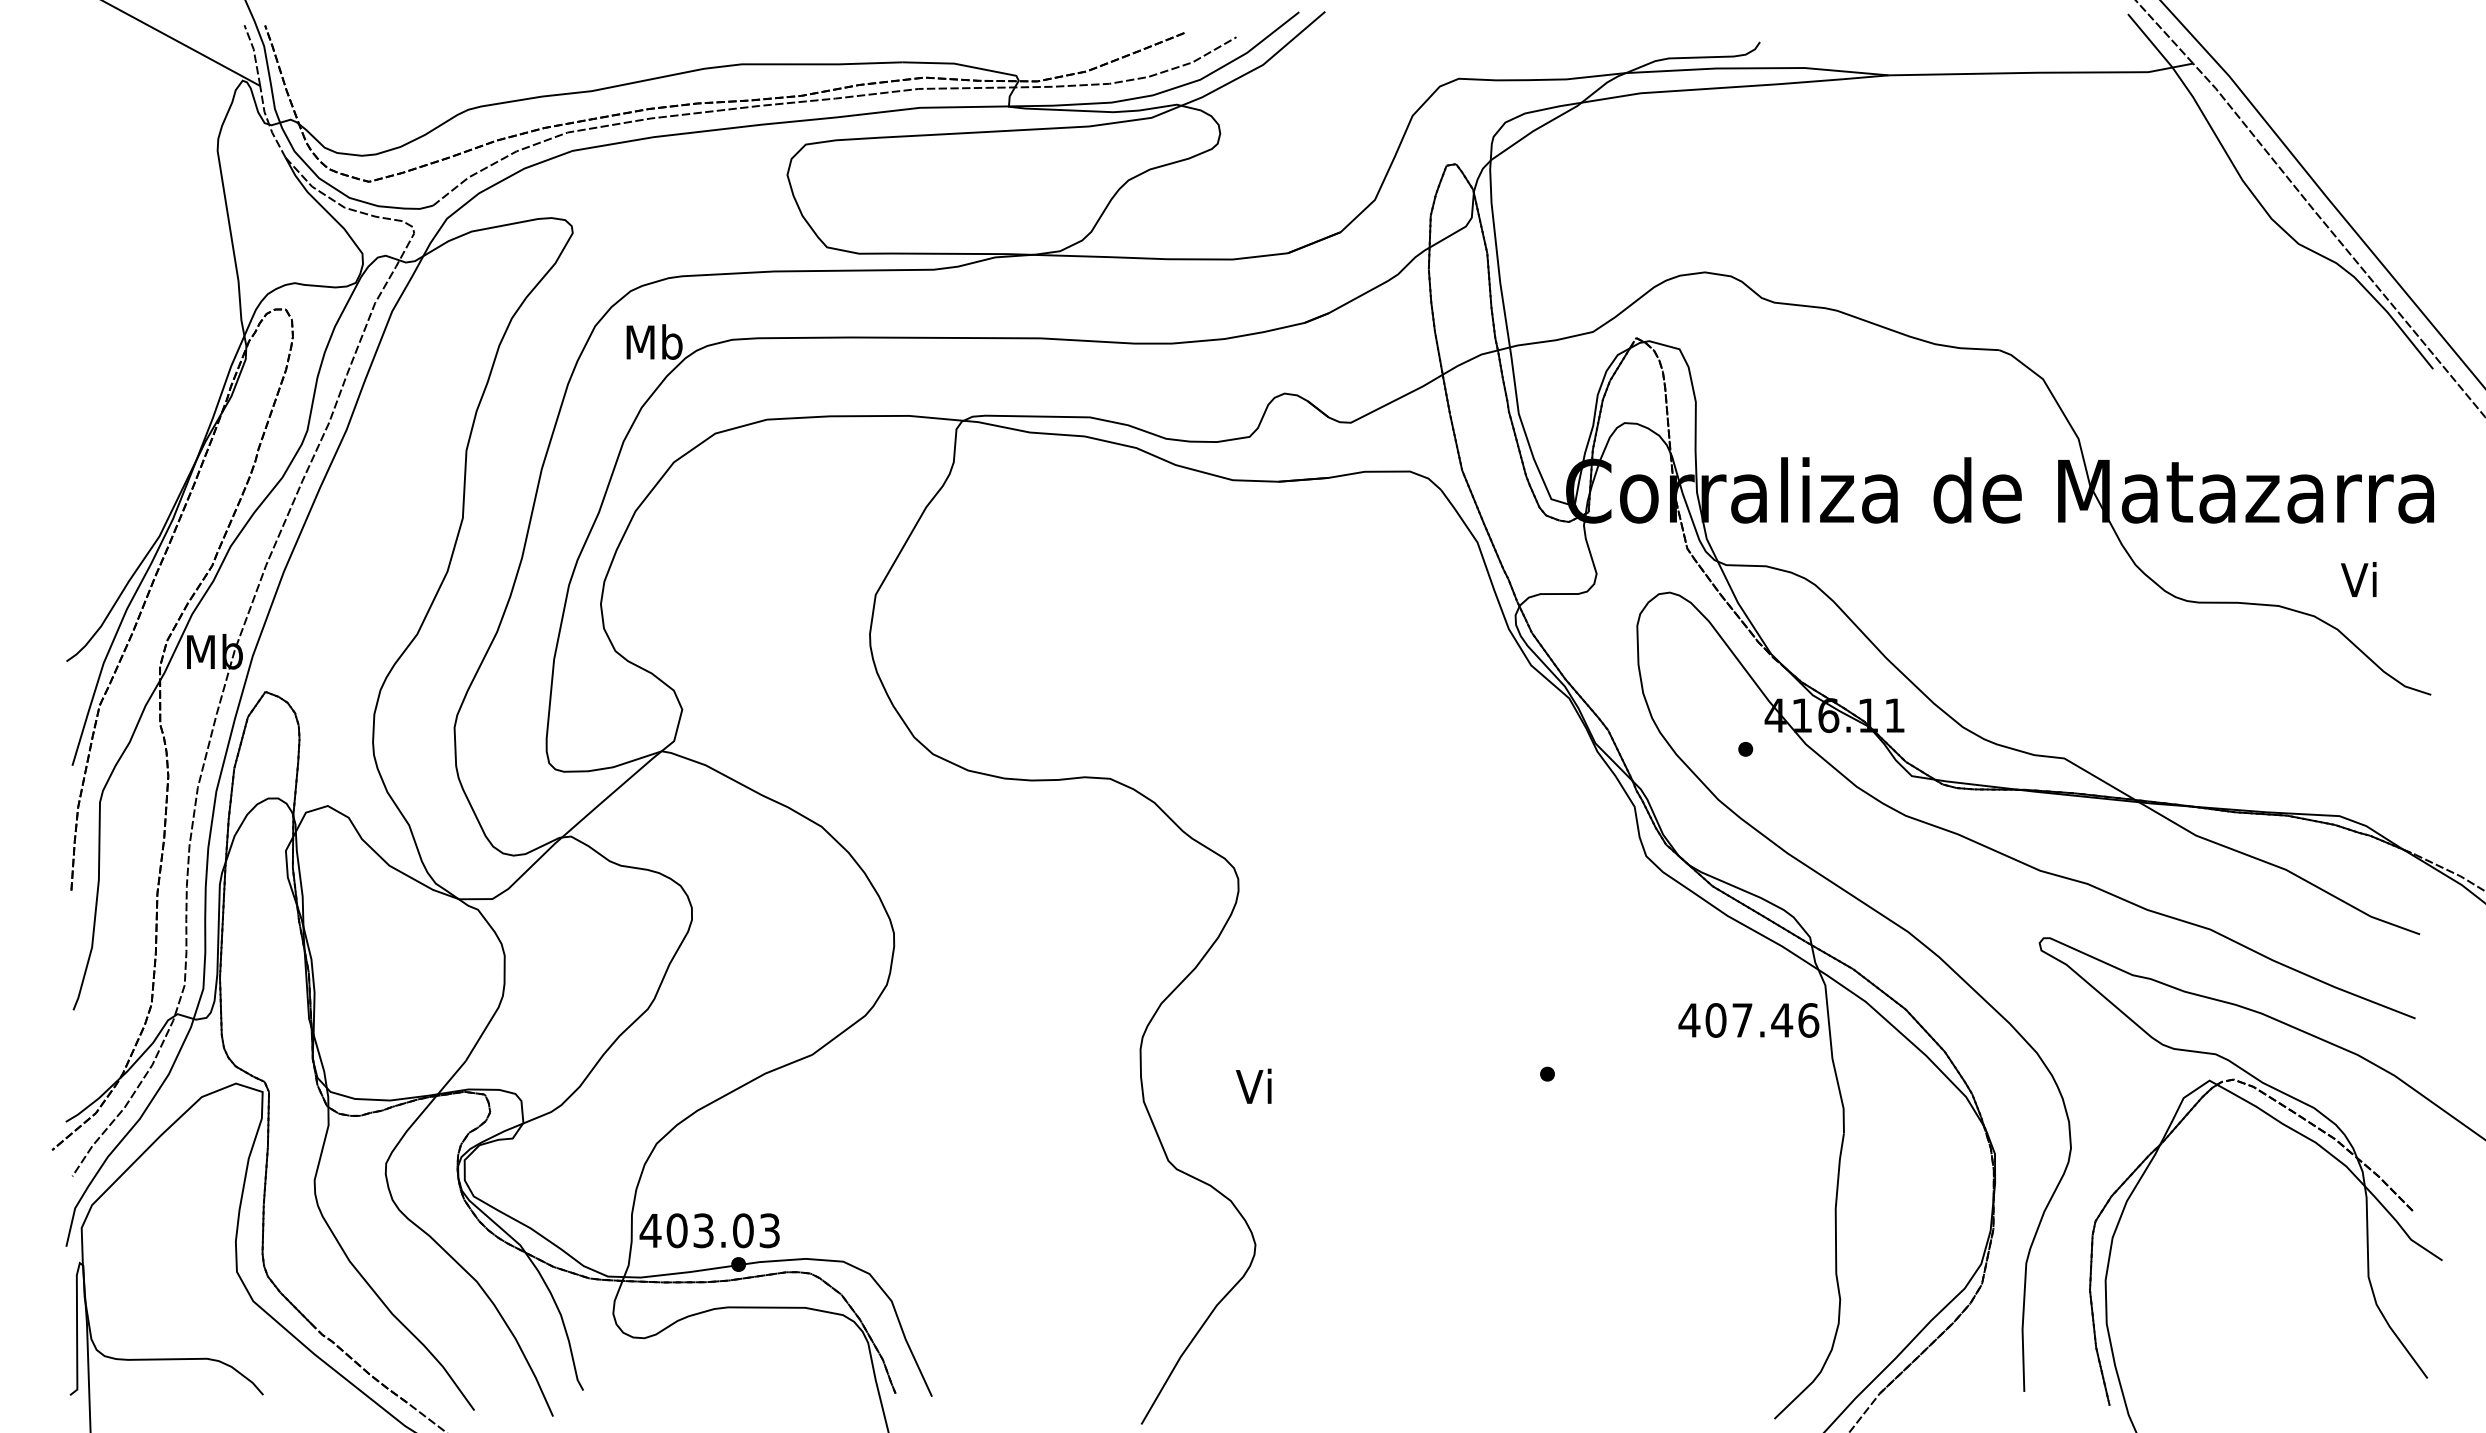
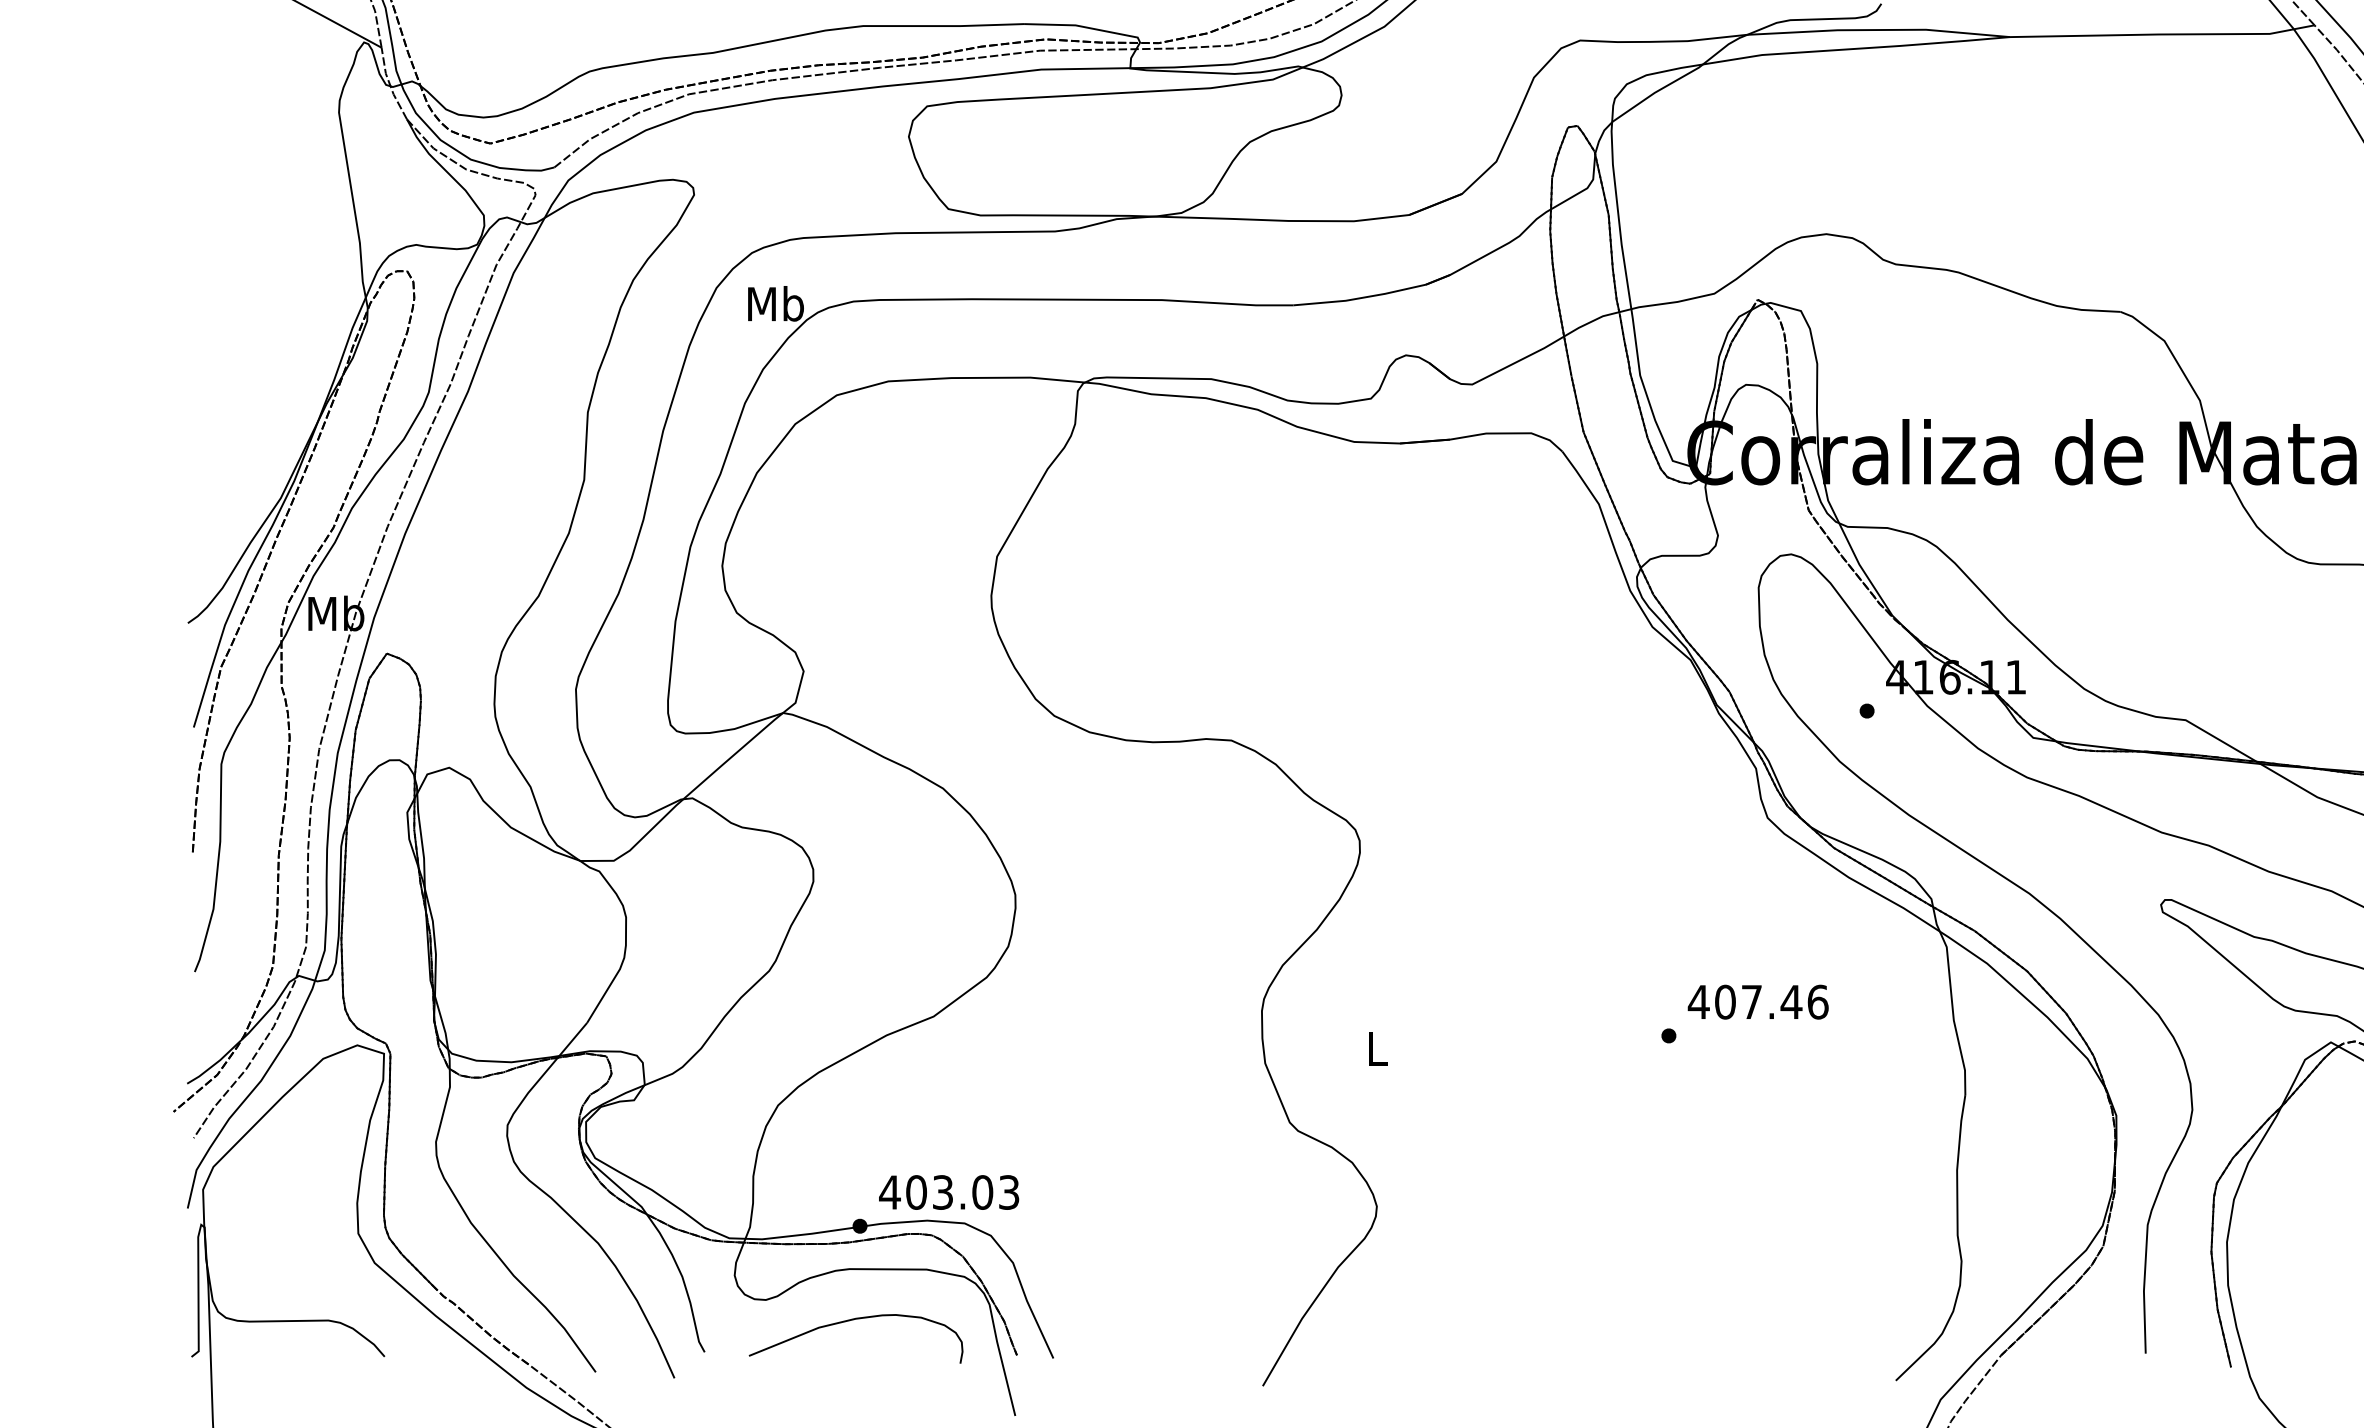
text: (1748, 1020) -> (1757, 1002), moved
text: (1253, 1085) -> (1374, 1047), Vi -> L
text: (709, 1230) -> (948, 1192), moved
curve: (729, 1359) -> (850, 1321), added

